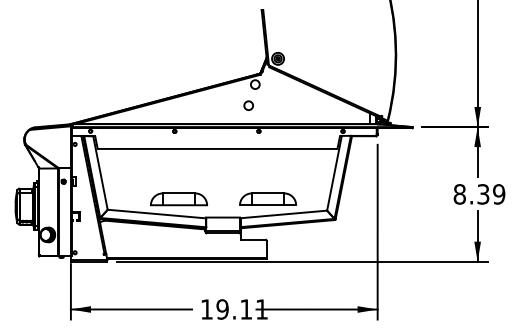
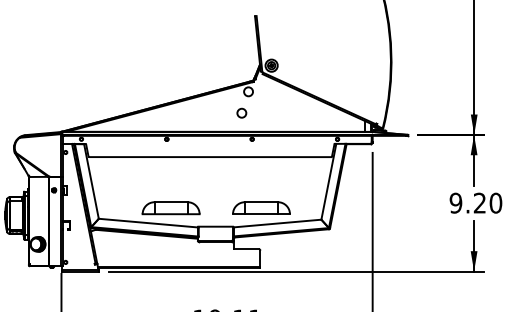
text: (479, 194) -> (475, 203), 8.39 -> 9.20

